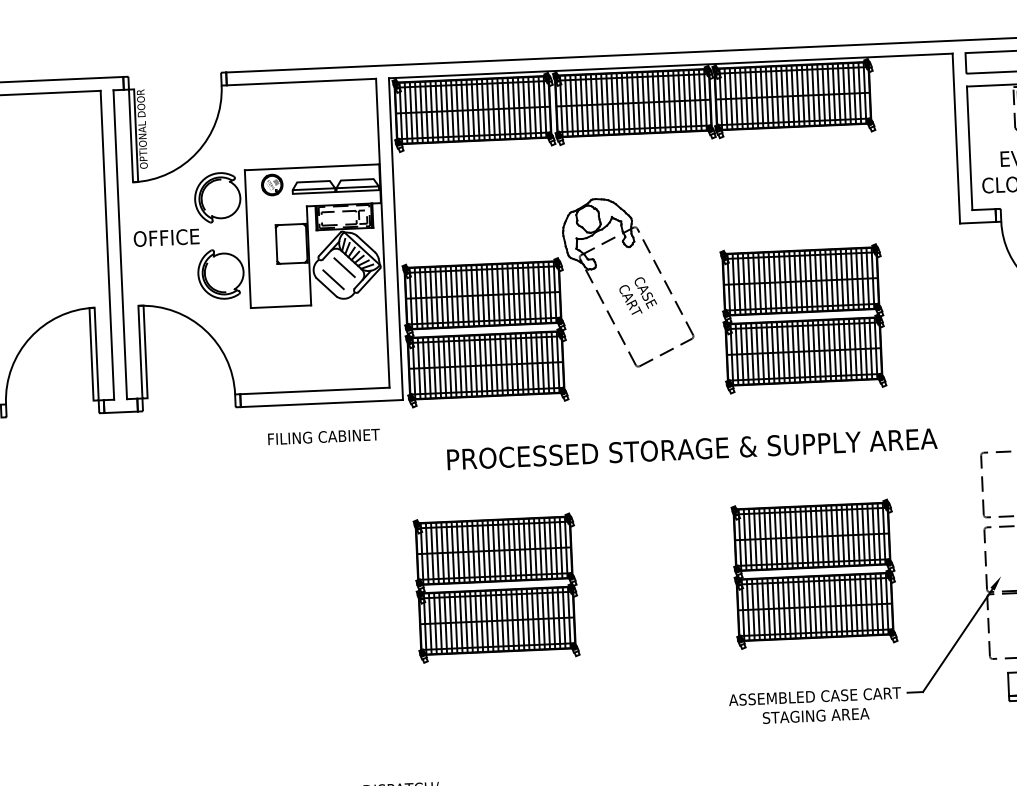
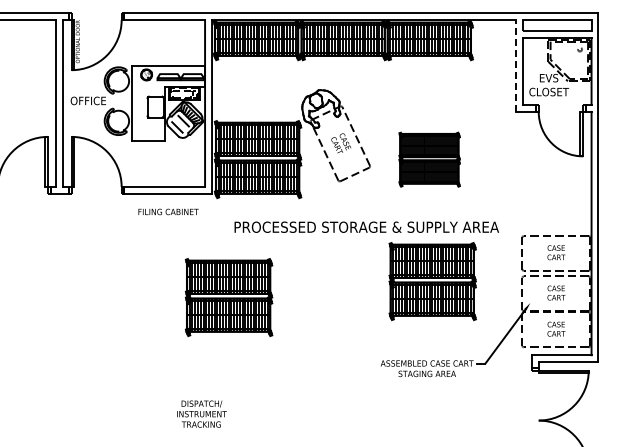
line: (956, 139) -> (516, 66), solid -> dashed
part: (802, 318) -> (429, 159), size x0.7
part: (814, 574) -> (432, 281), moved
part: (495, 588) -> (228, 297), moved

